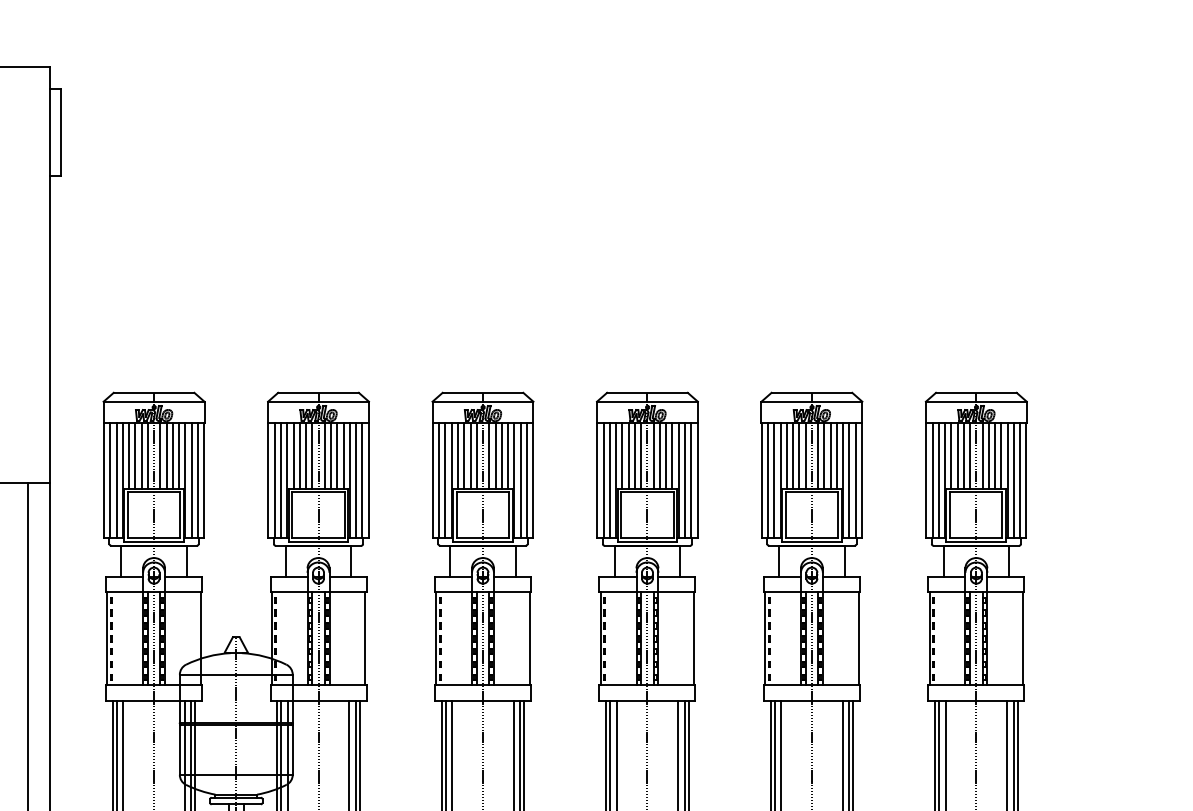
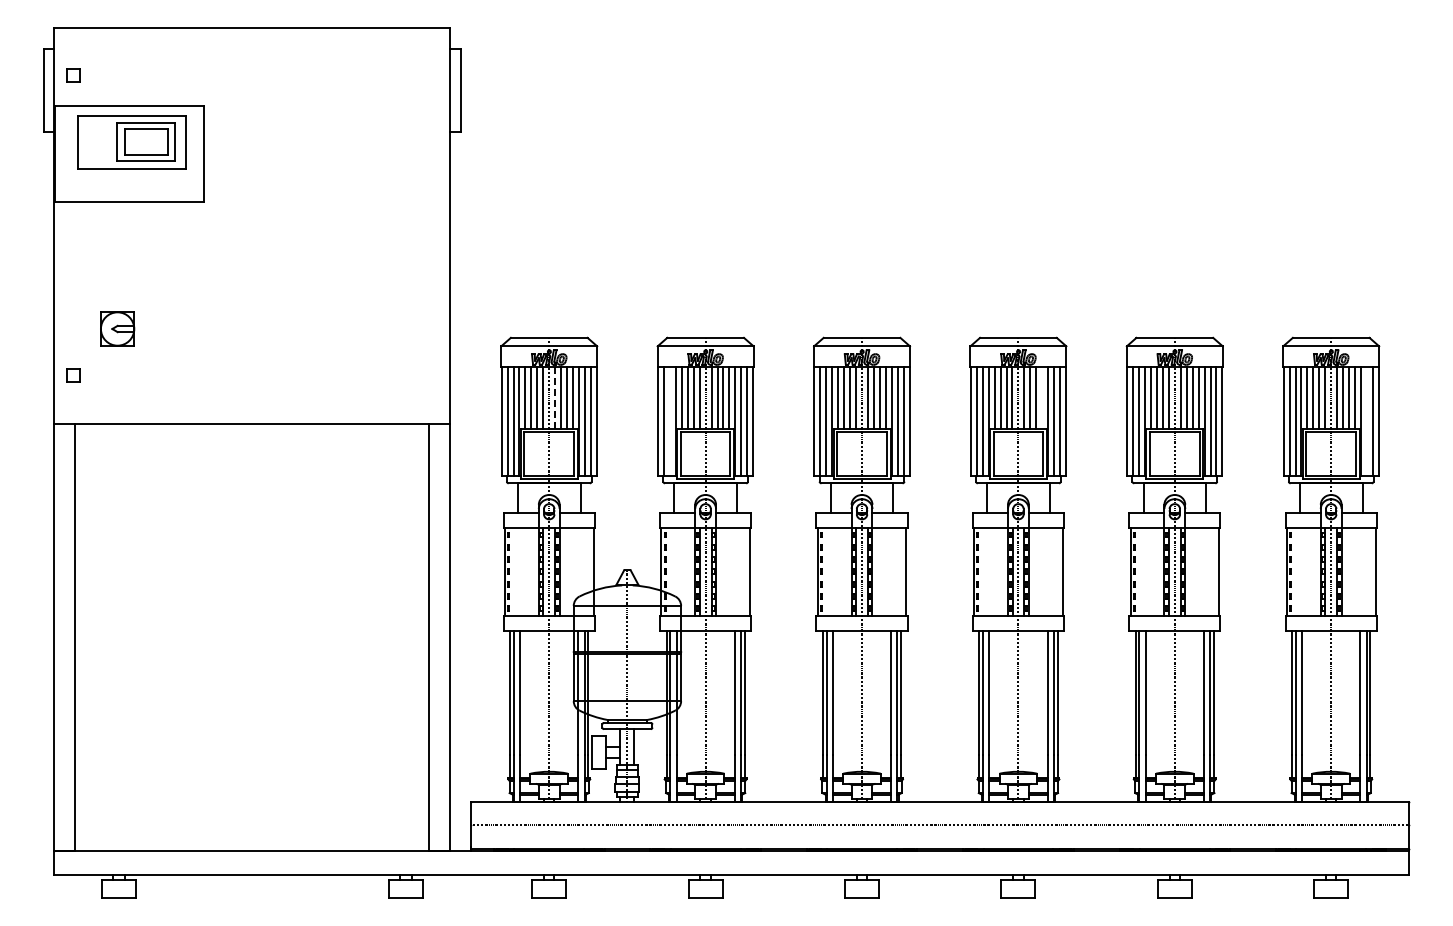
line: (160, 455) -> (555, 397), solid -> dashed
line: (672, 455) -> (1042, 397), removed
line: (280, 480) -> (669, 421), removed
line: (1013, 480) -> (1366, 421), removed

